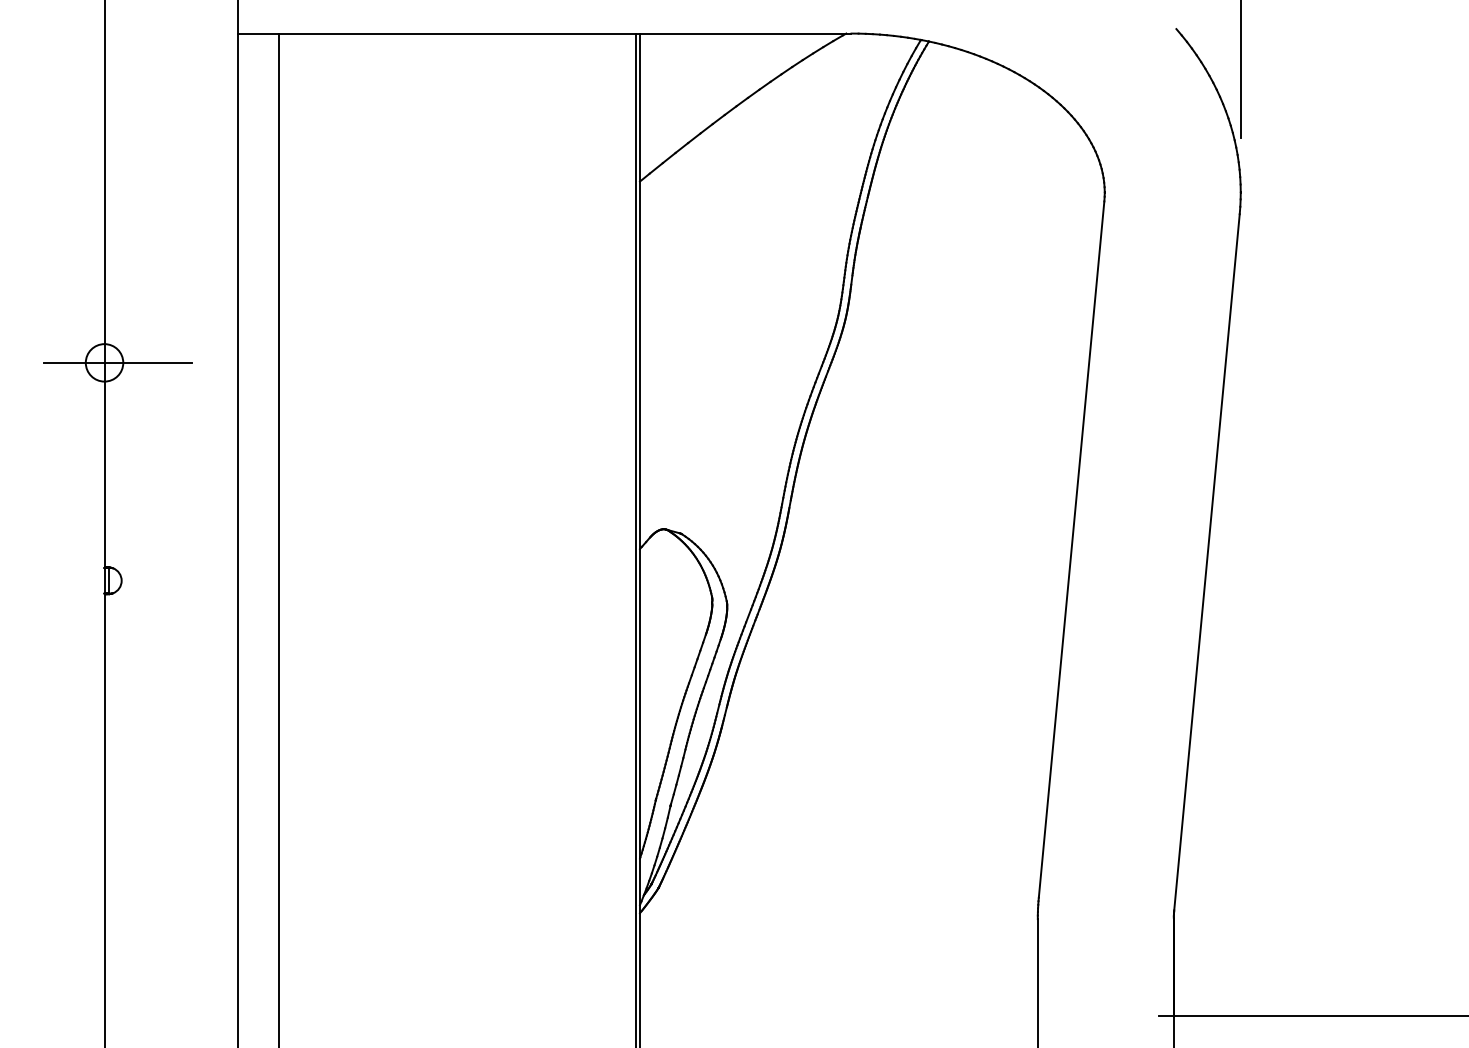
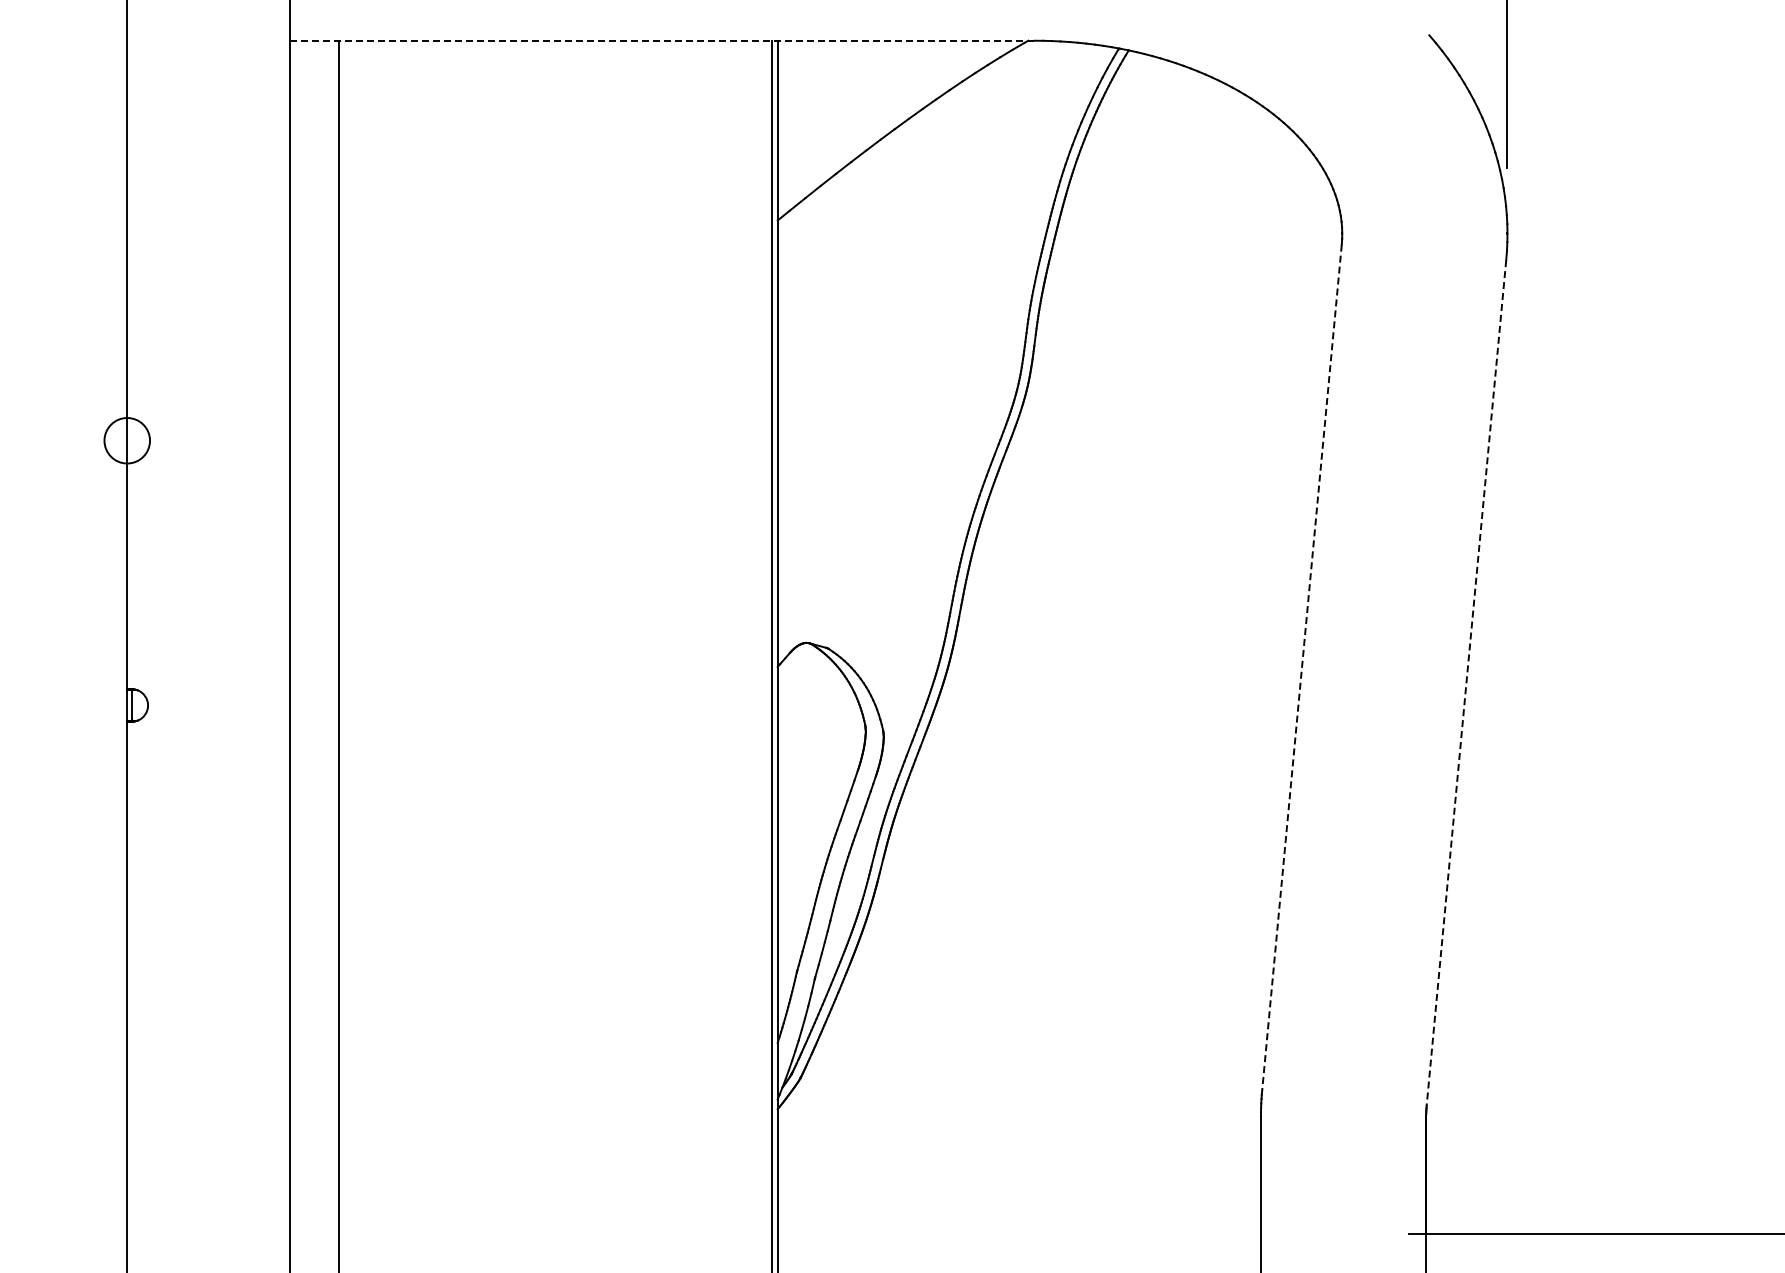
line: (545, 33) -> (662, 40), solid -> dashed
line: (117, 362) -> (143, 440), removed
line: (1071, 549) -> (1301, 667), solid -> dashed
line: (1207, 562) -> (1466, 683), solid -> dashed

